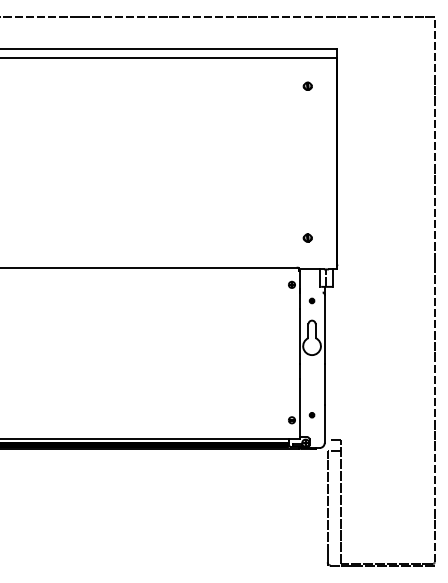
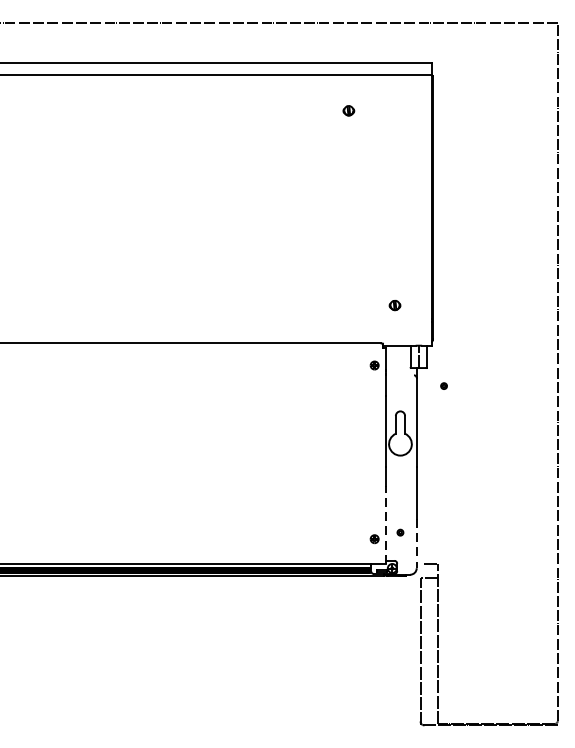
part: (307, 85) -> (348, 109), moved
part: (311, 300) -> (443, 385), moved
line: (300, 408) -> (385, 524), solid -> dashed
line: (324, 424) -> (416, 544), solid -> dashed

